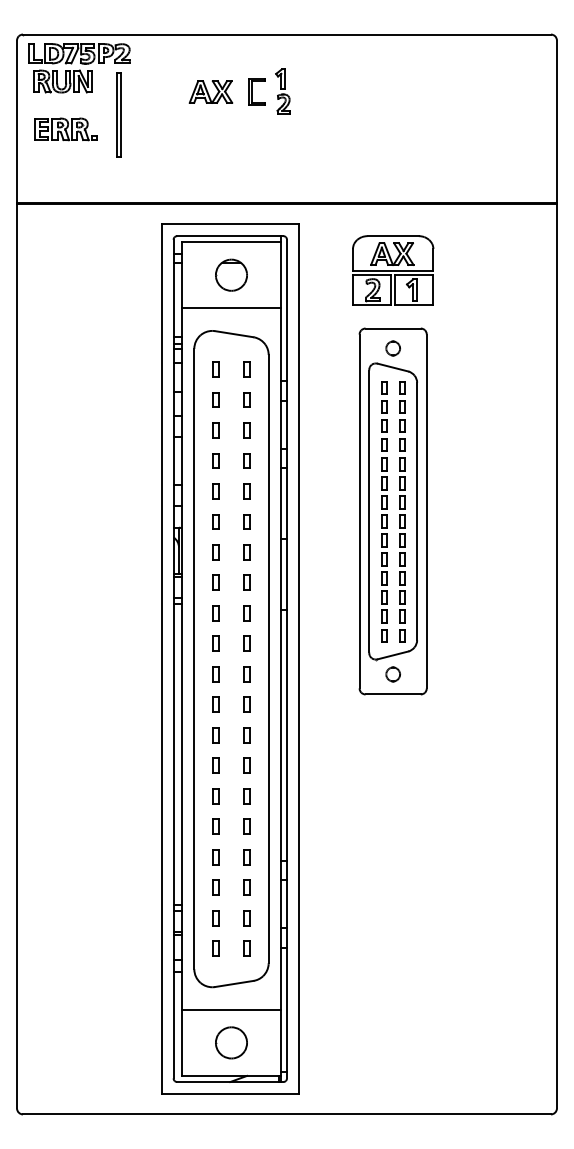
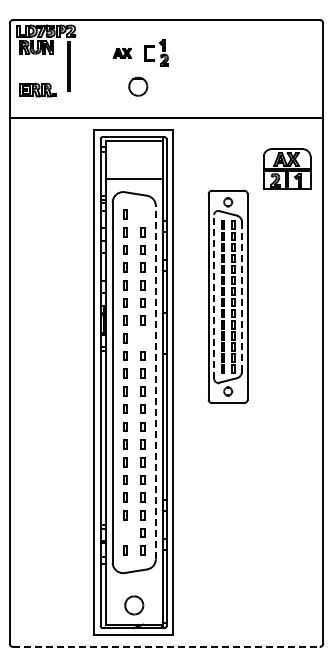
part: (211, 92) -> (122, 53), size x0.7
part: (64, 128) -> (37, 89), moved
part: (393, 269) -> (287, 168), moved
part: (231, 274) -> (138, 86), moved
part: (245, 369) -> (142, 214), removed
line: (369, 510) -> (214, 296), solid -> dashed
line: (417, 510) -> (242, 296), solid -> dashed
part: (245, 583) -> (142, 338), removed
line: (268, 658) -> (155, 382), solid -> dashed
part: (216, 917) -> (125, 532), removed
line: (231, 1010) -> (134, 586), removed
line: (287, 1113) -> (166, 646), solid -> dashed

